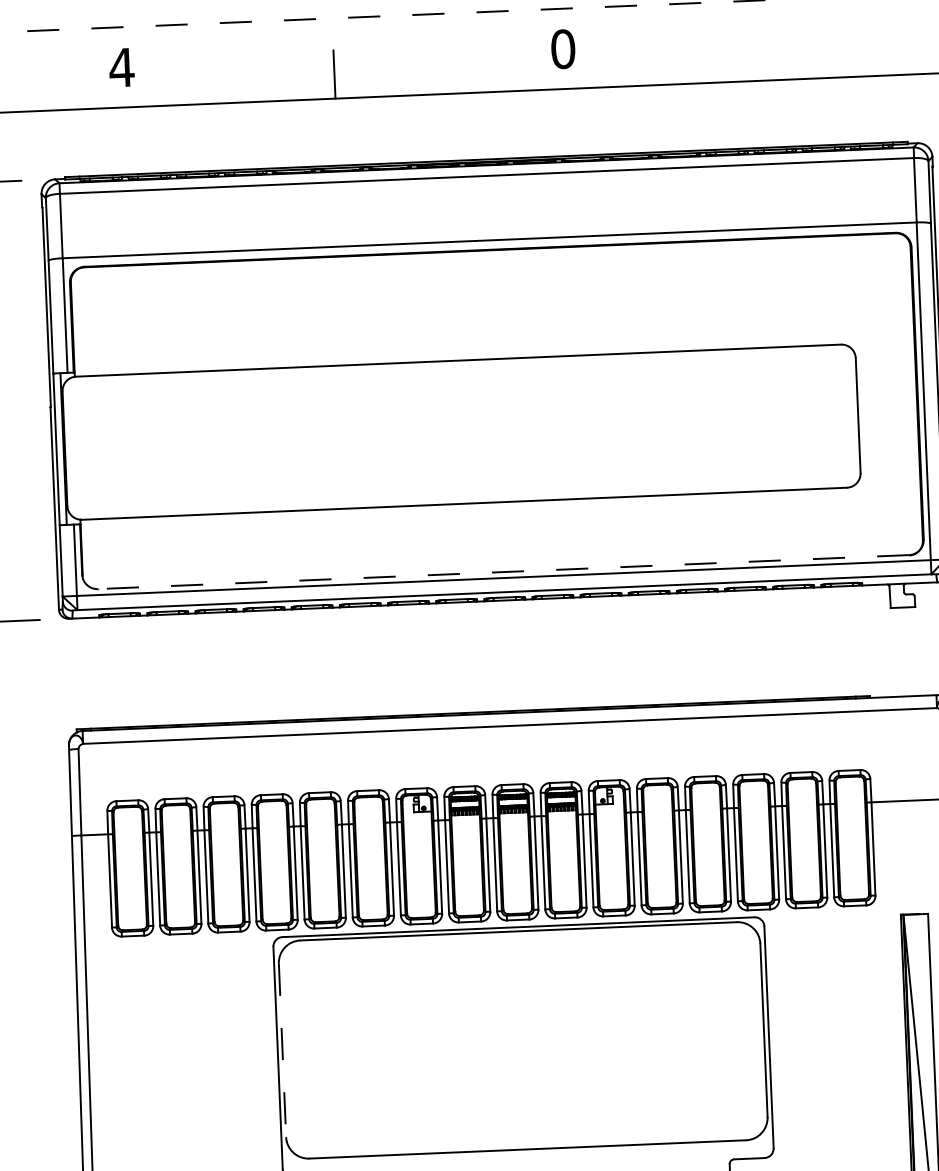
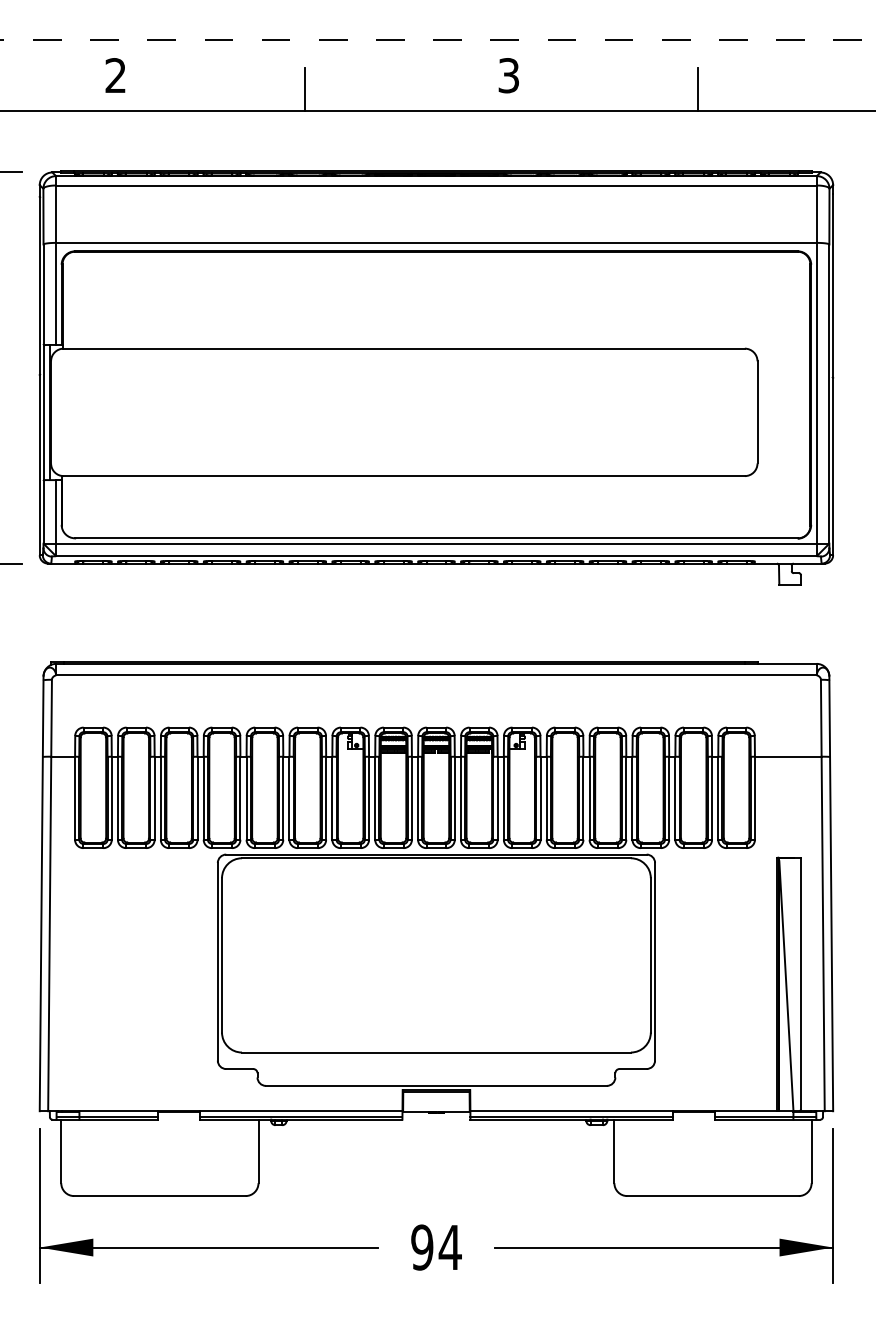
text: (562, 49) -> (508, 75), 0 -> 3
line: (775, 55) -> (697, 89), added
text: (121, 67) -> (115, 75), 4 -> 2
line: (502, 572) -> (435, 538), dashed -> solid
line: (283, 1050) -> (222, 955), dashed -> solid

